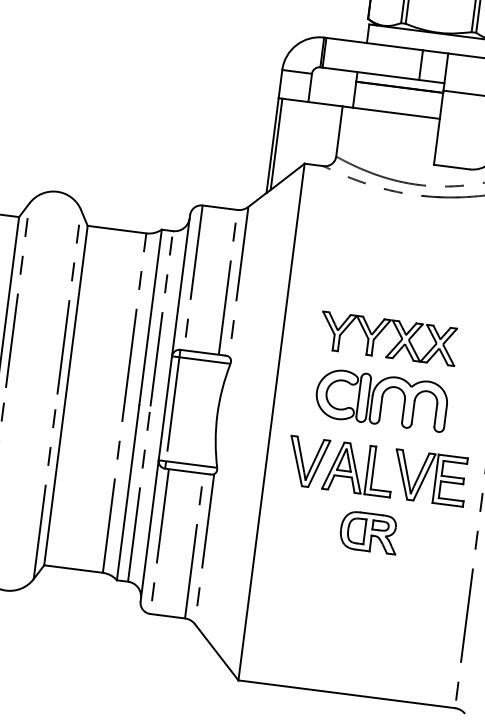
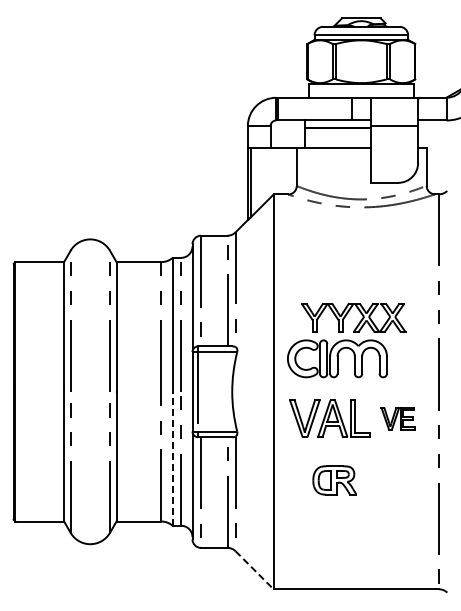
part: (381, 399) -> (337, 358), moved
part: (429, 477) -> (397, 418), size x0.6
line: (128, 492) -> (172, 458), solid -> dashed
part: (368, 532) -> (334, 480), moved
line: (216, 652) -> (254, 570), solid -> dashed

